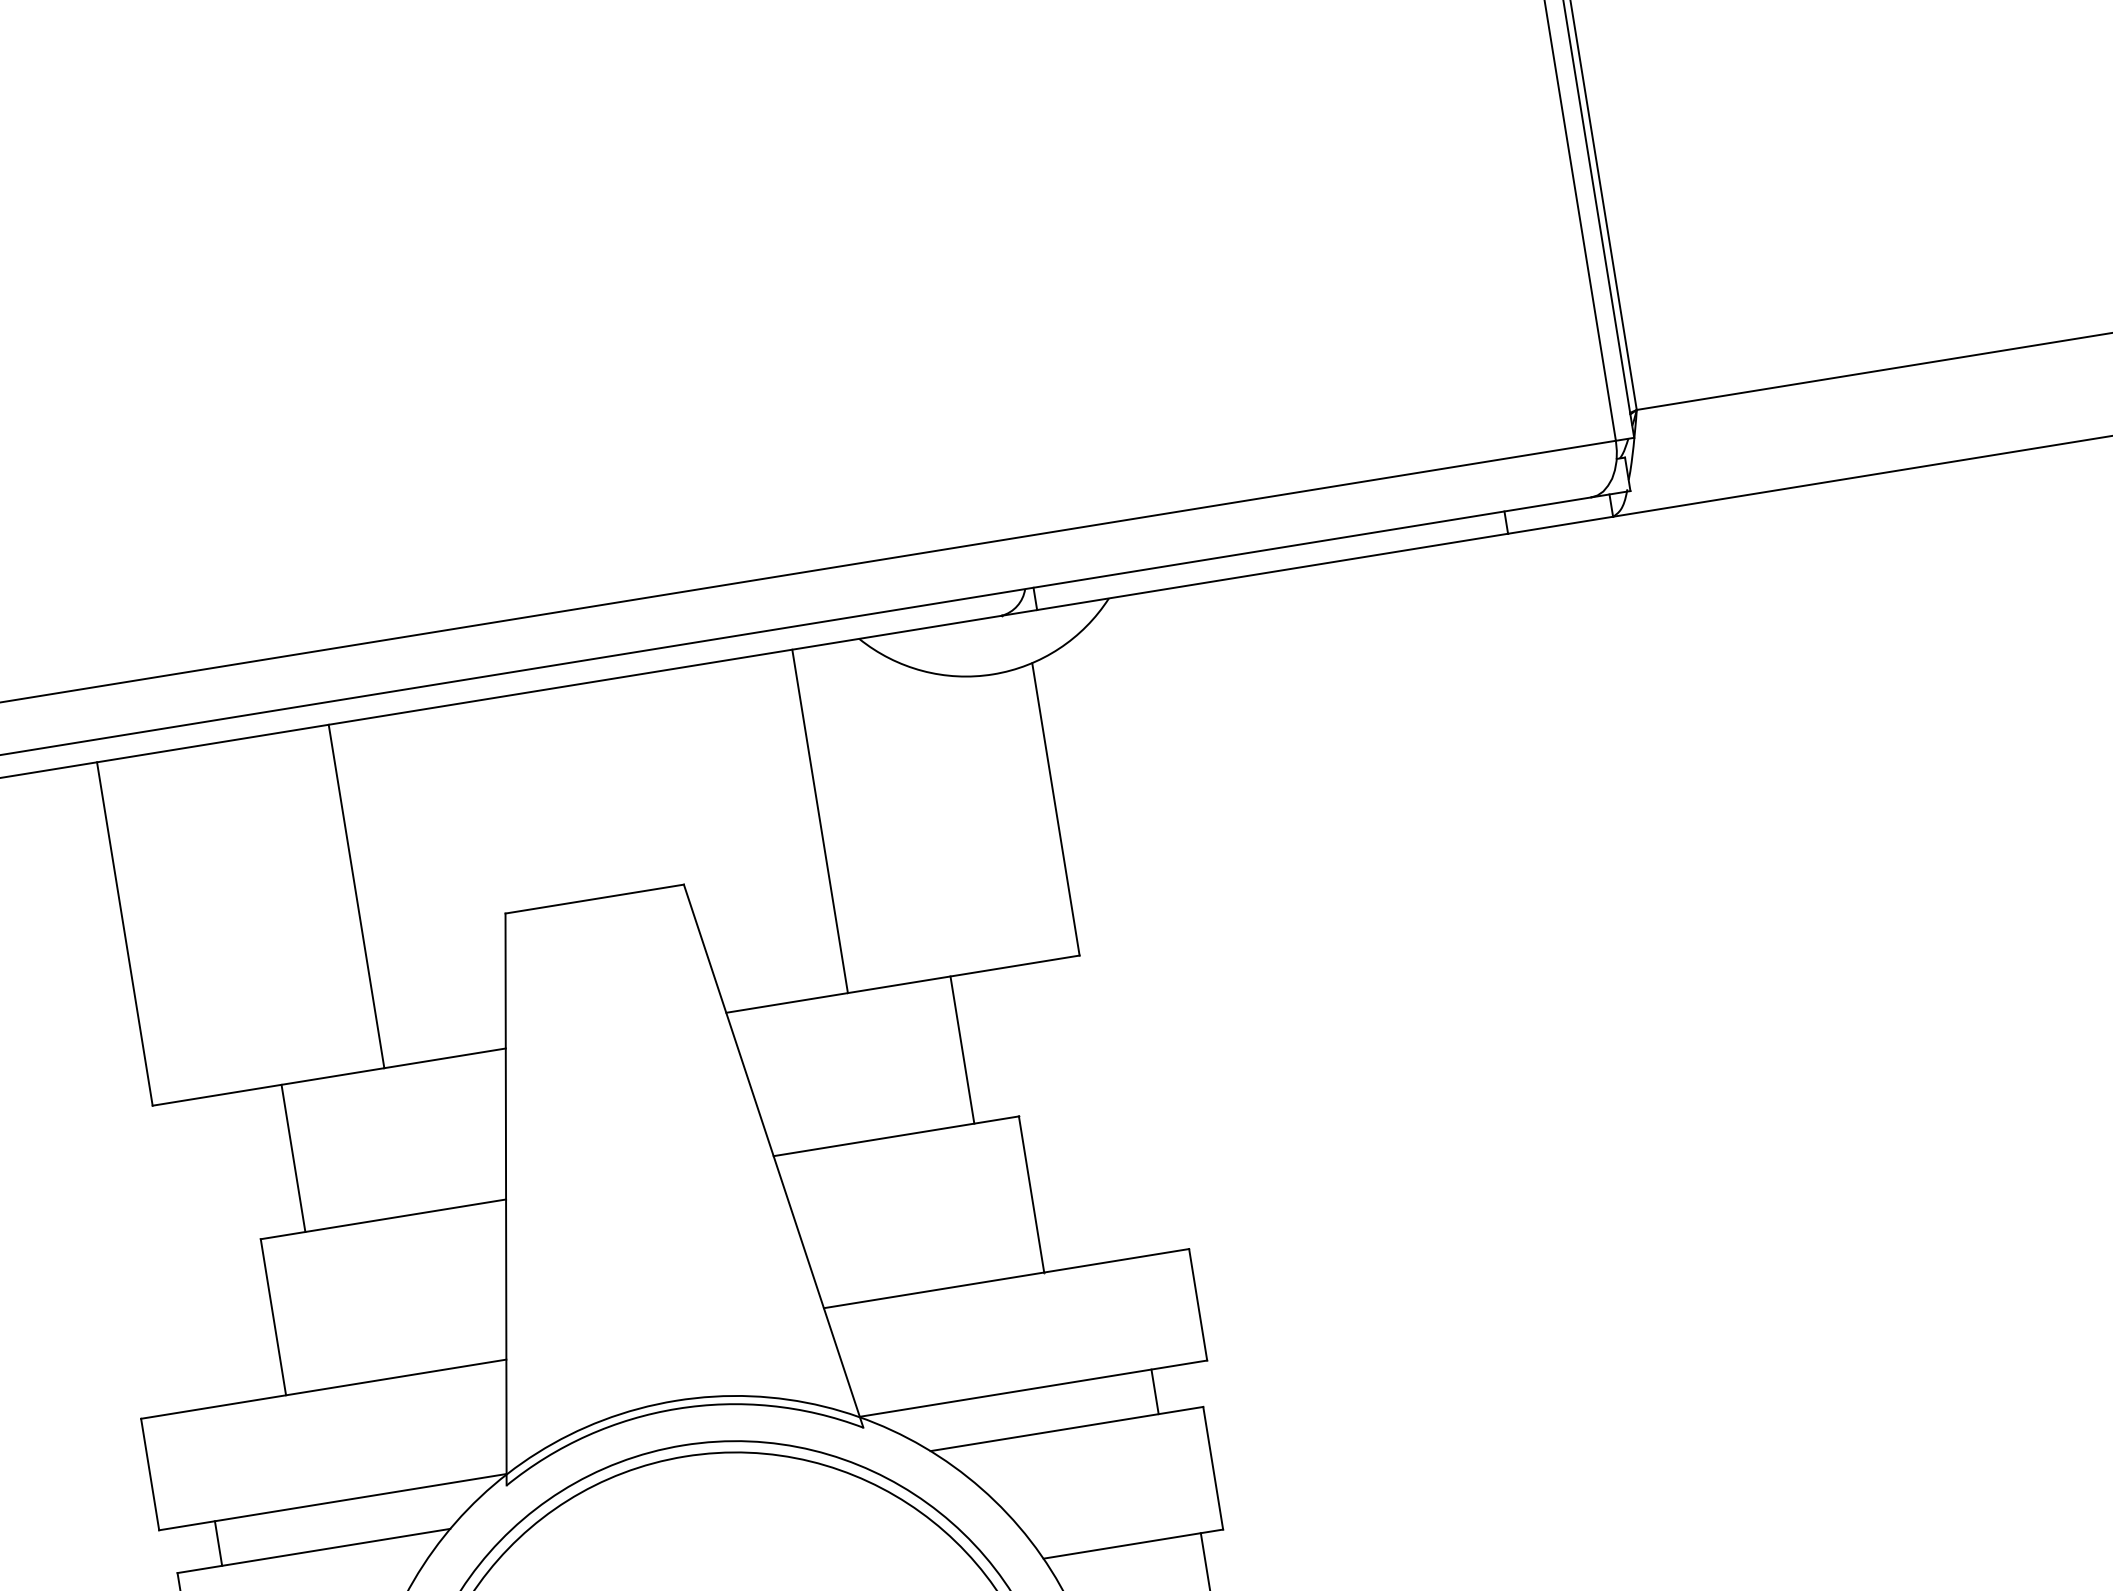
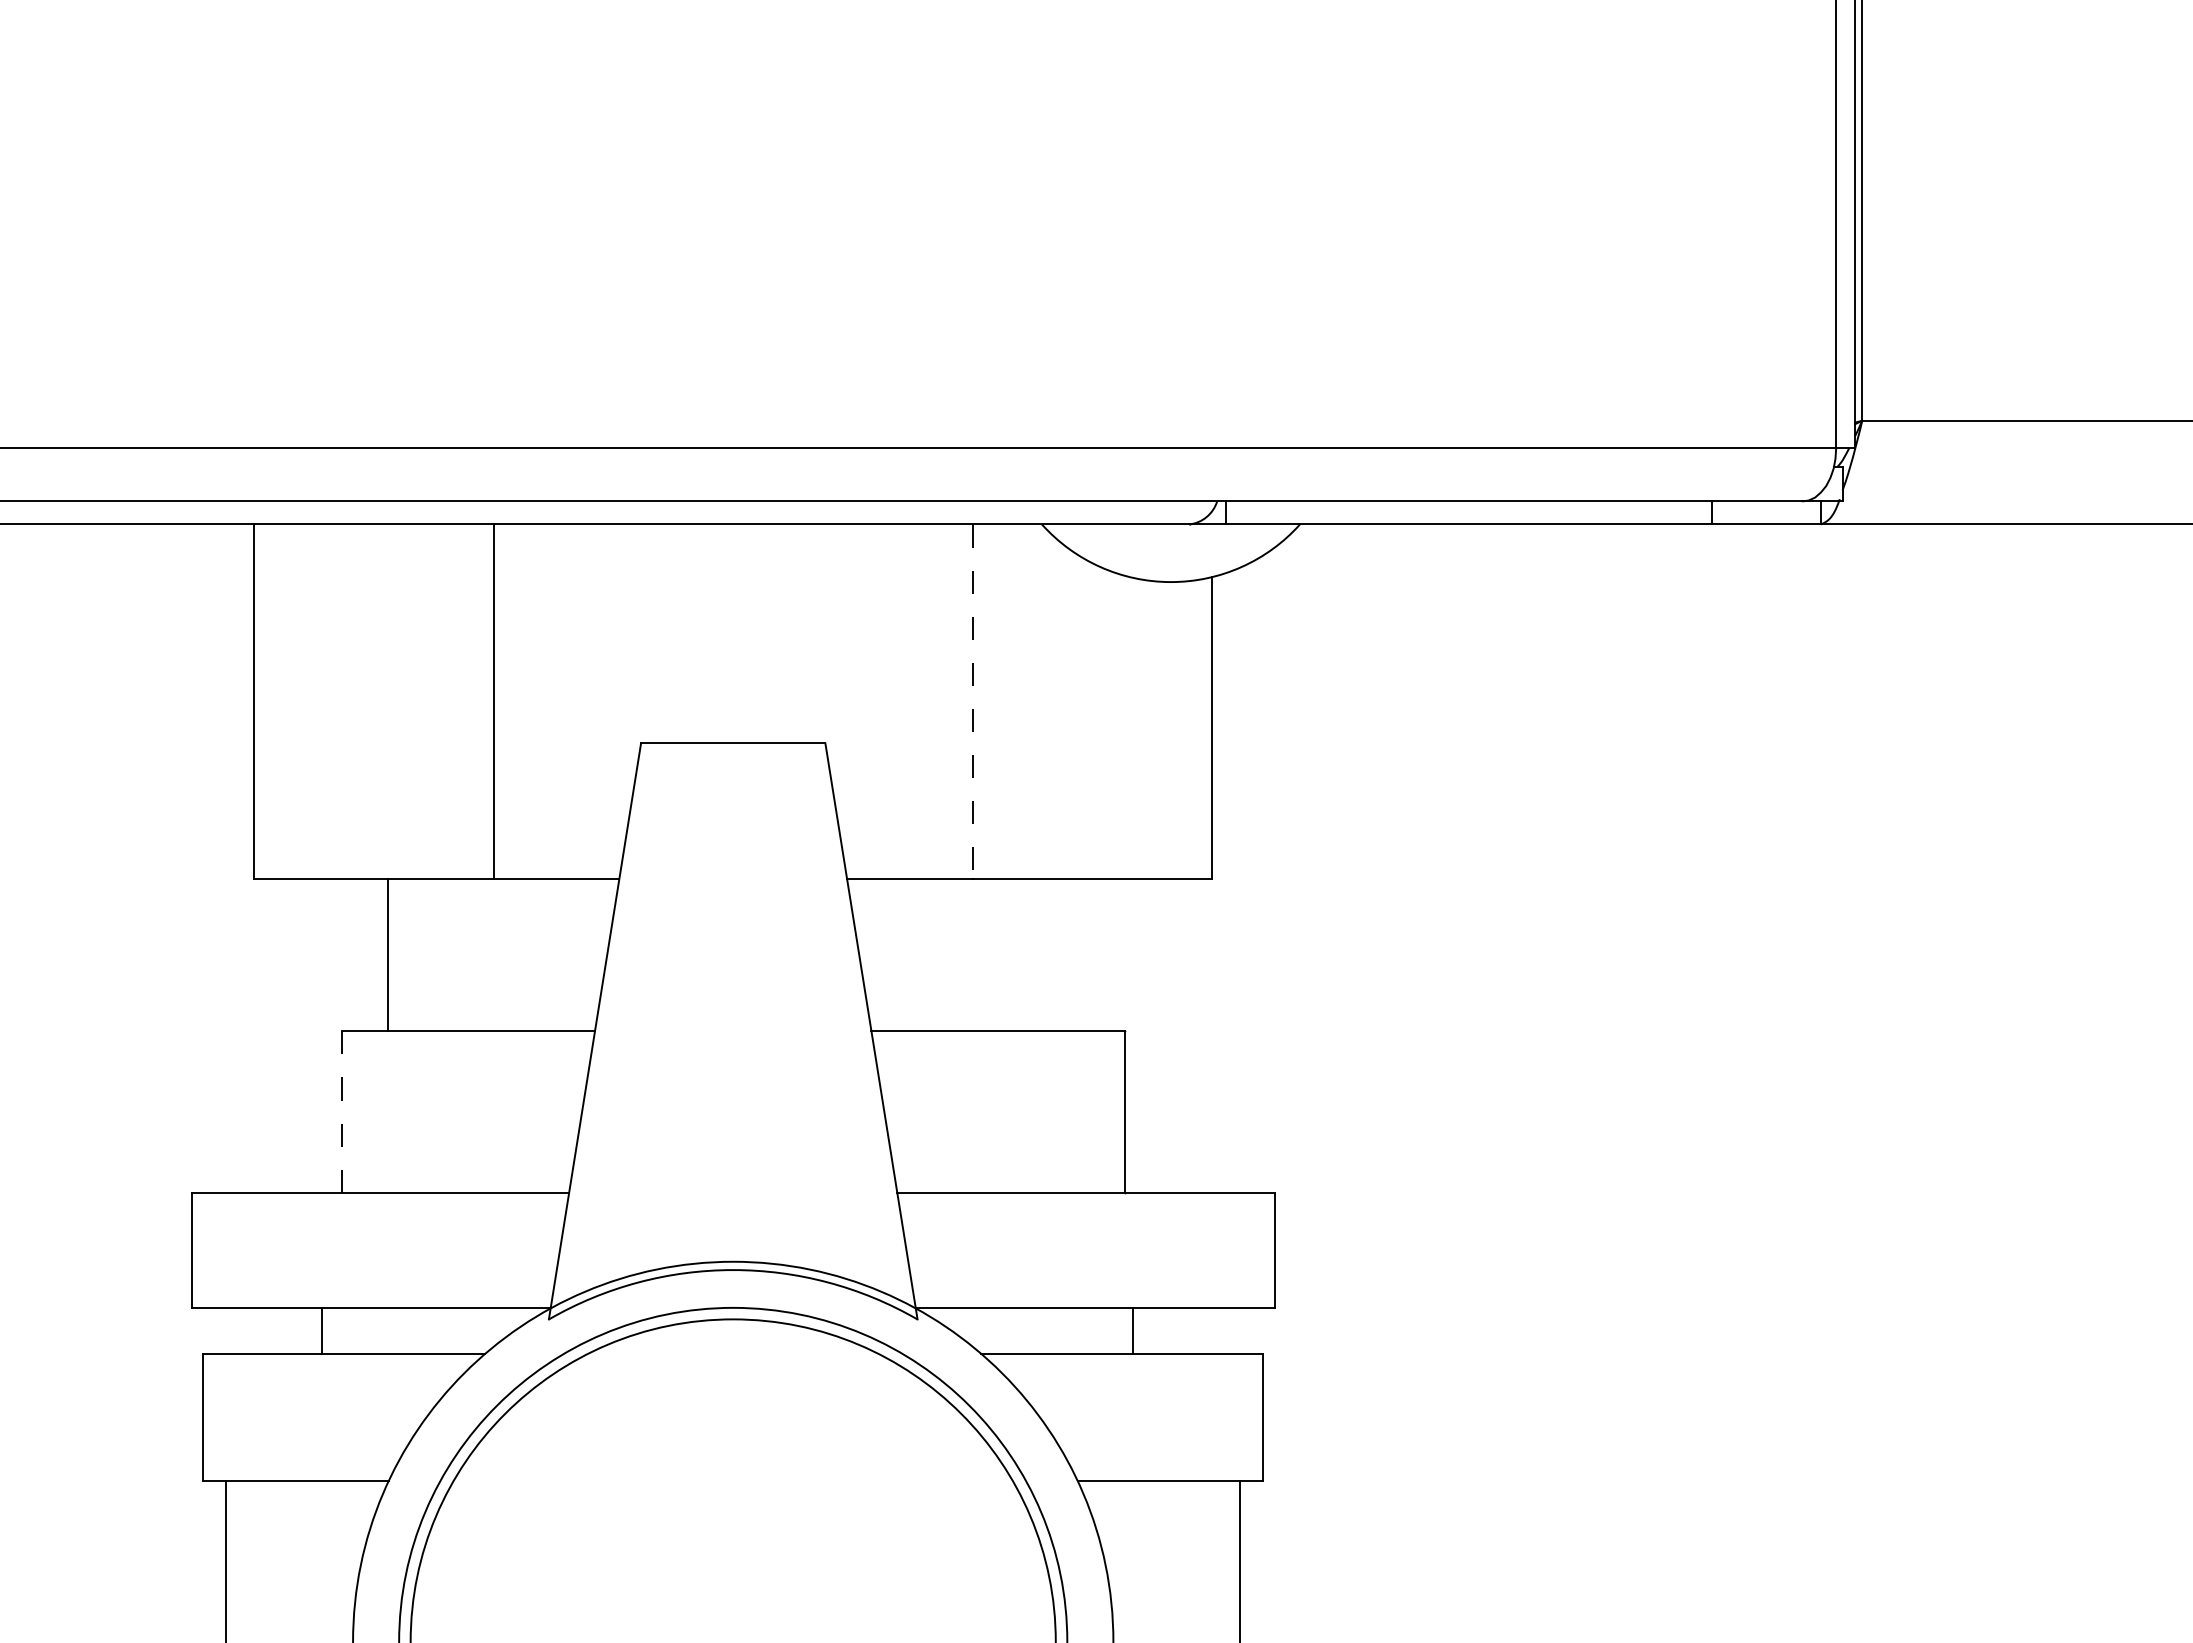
line: (819, 822) -> (972, 702), solid -> dashed
line: (962, 1050) -> (1078, 955), removed
line: (273, 1317) -> (341, 1112), solid -> dashed
line: (1155, 1391) -> (1133, 1330), moved
line: (218, 1543) -> (322, 1330), moved

